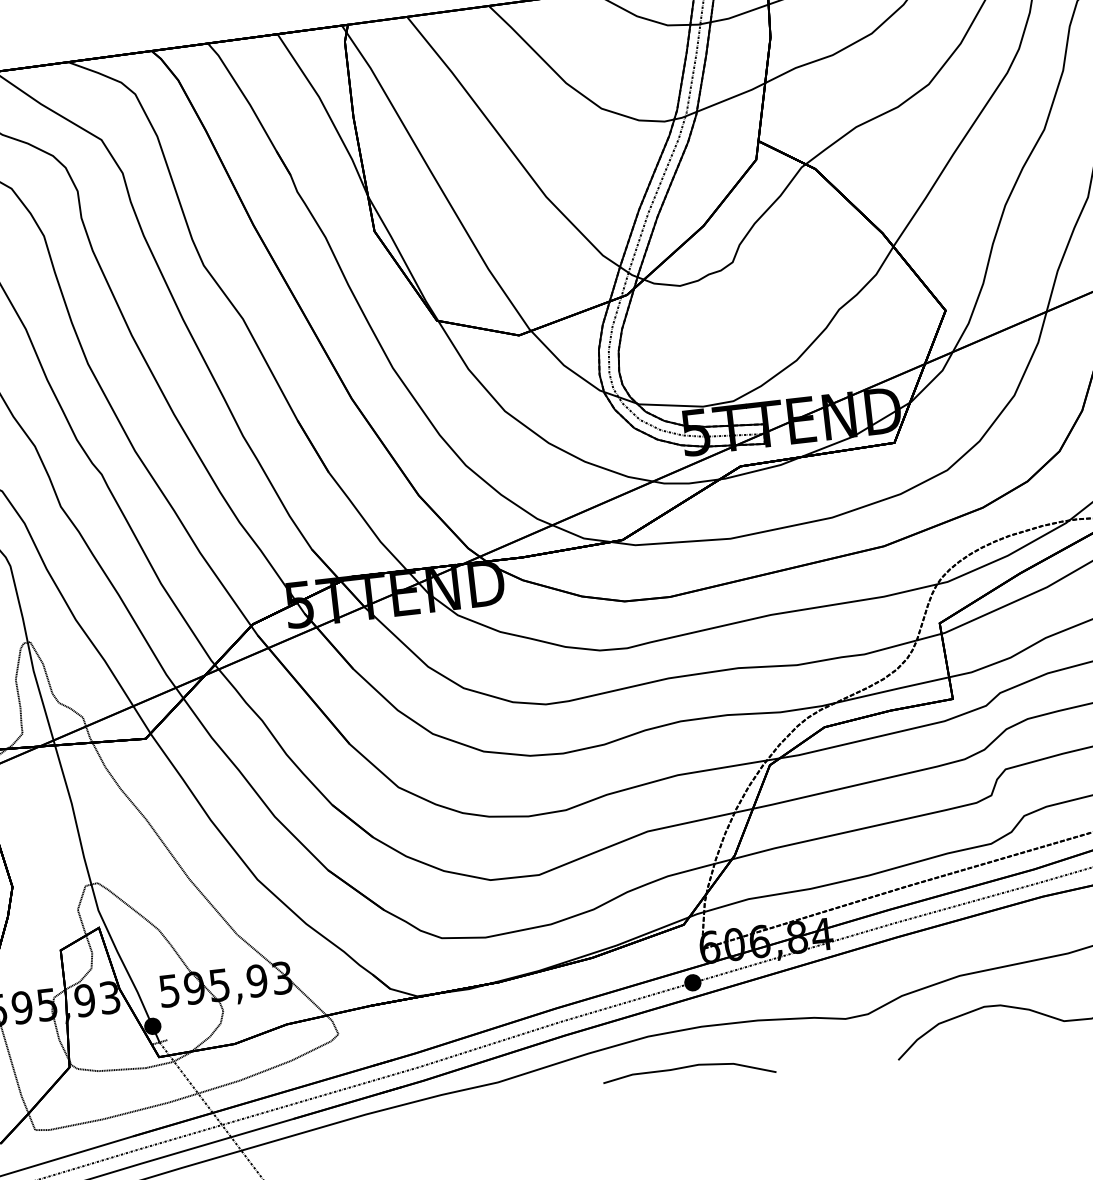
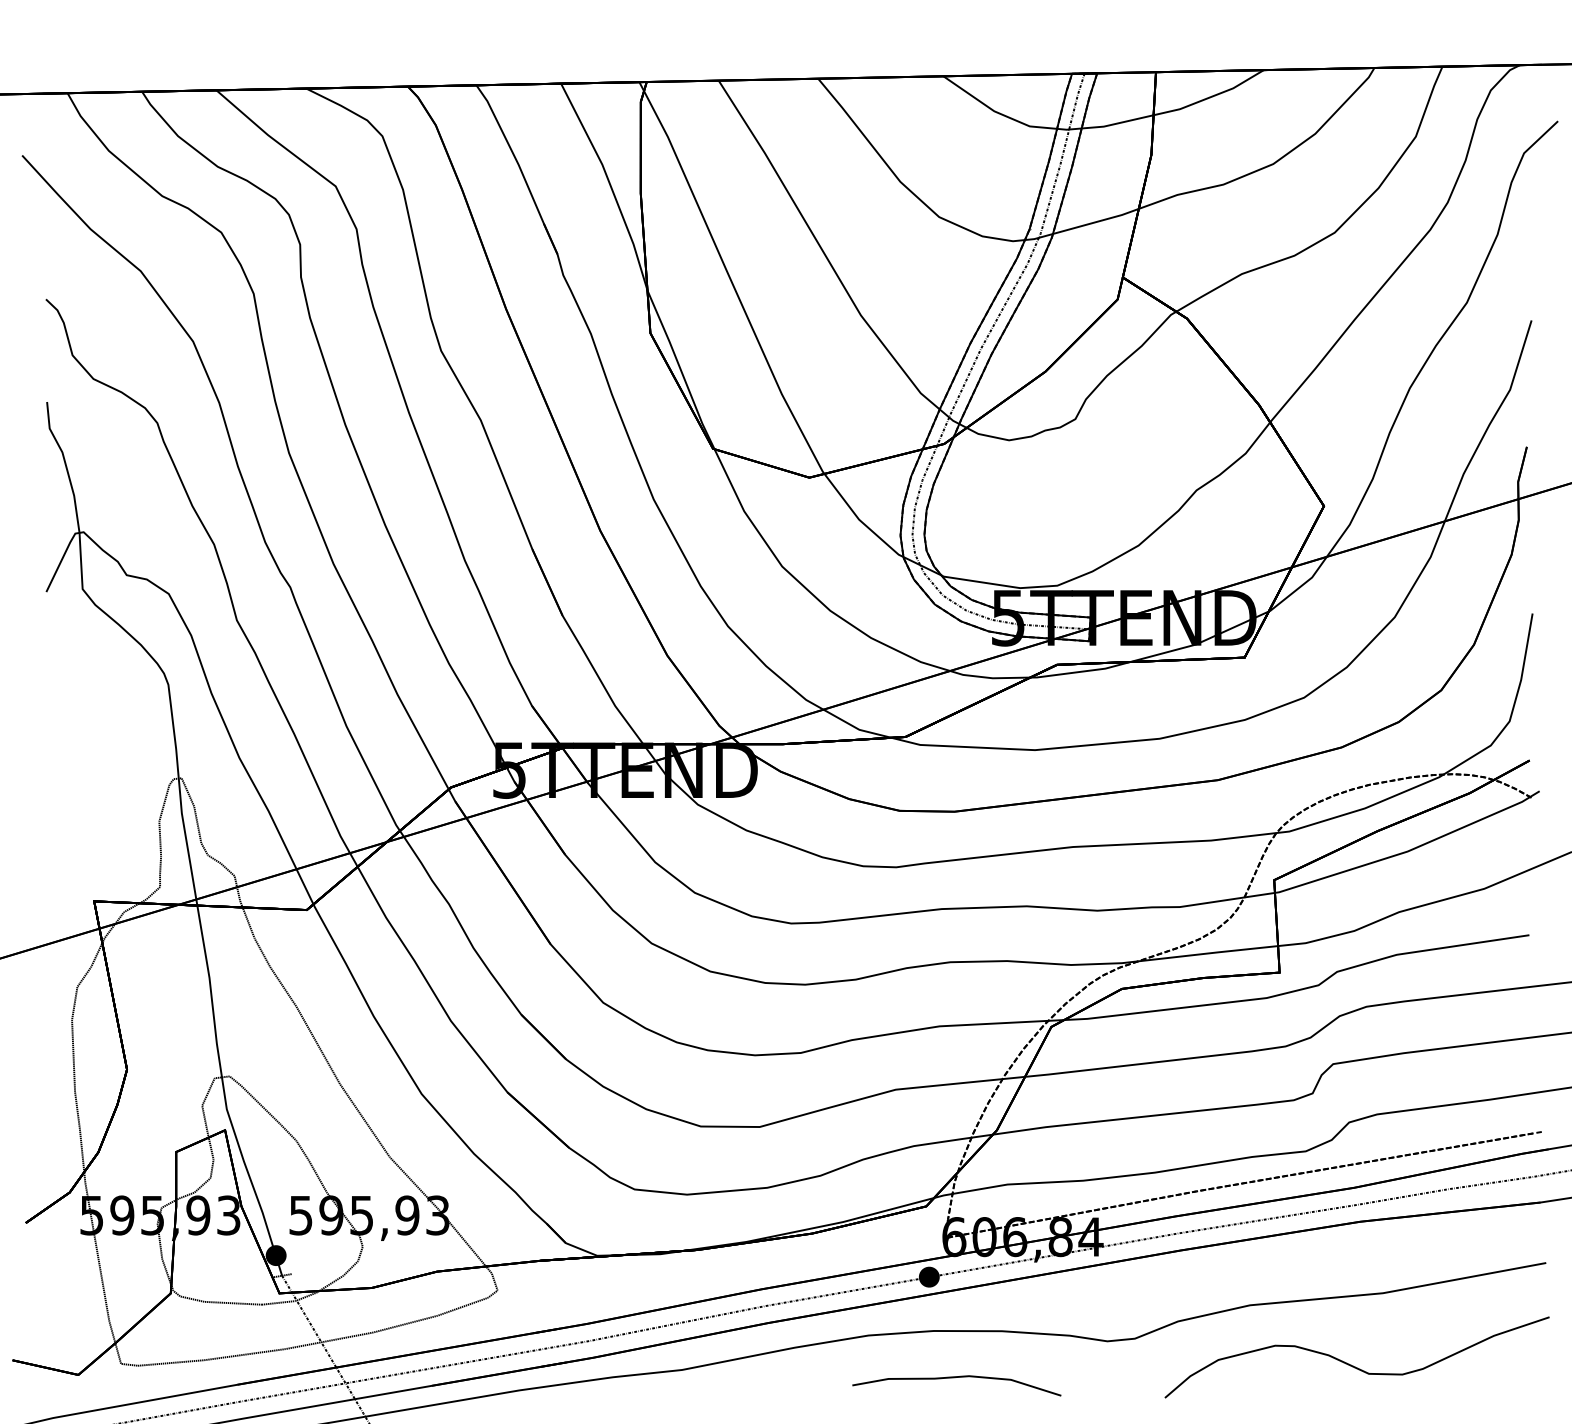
curve: (687, 1067) -> (955, 1378), moved

